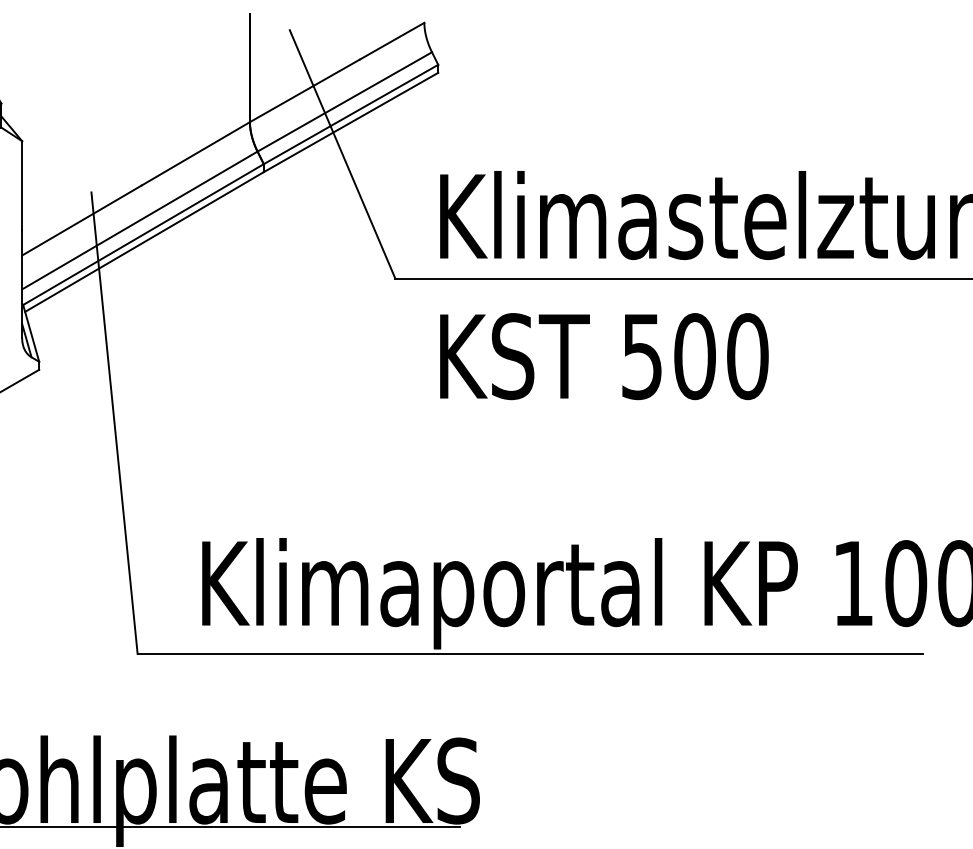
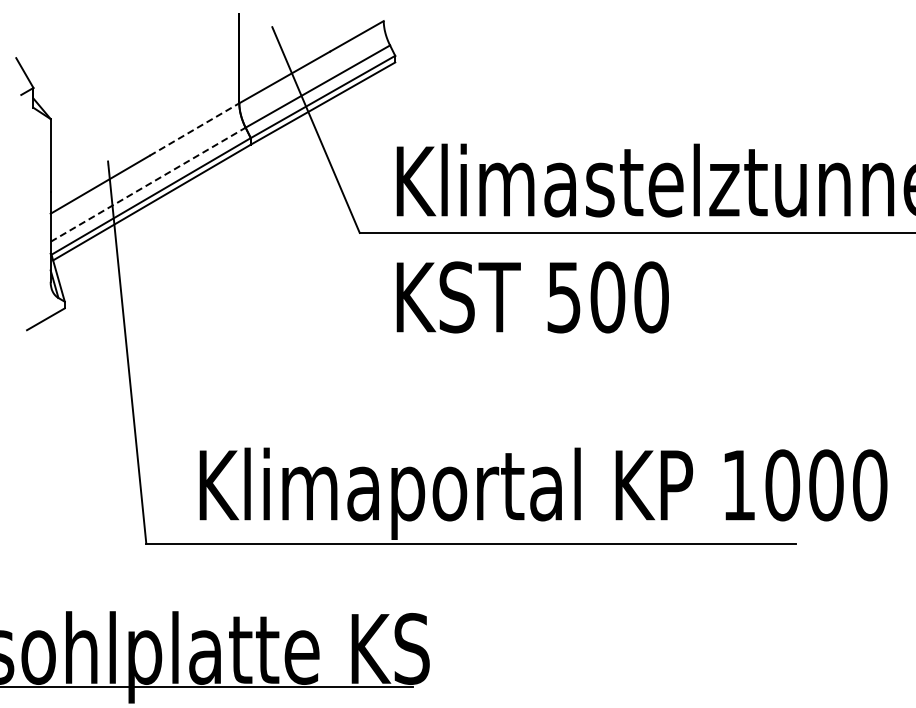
line: (195, 153) -> (194, 129), solid -> dashed
line: (140, 220) -> (148, 184), solid -> dashed

